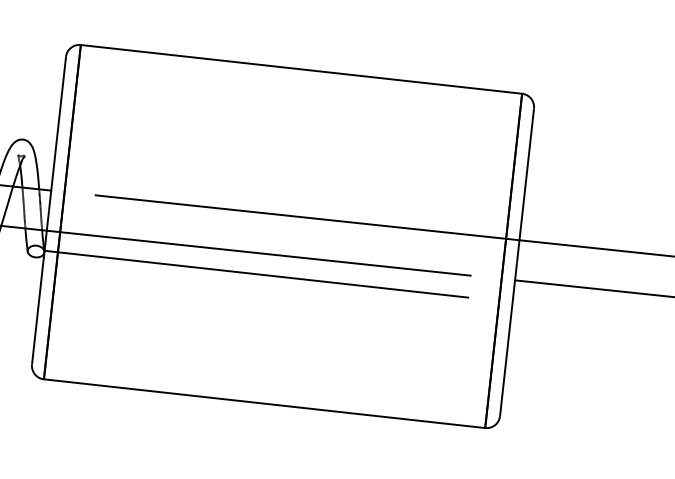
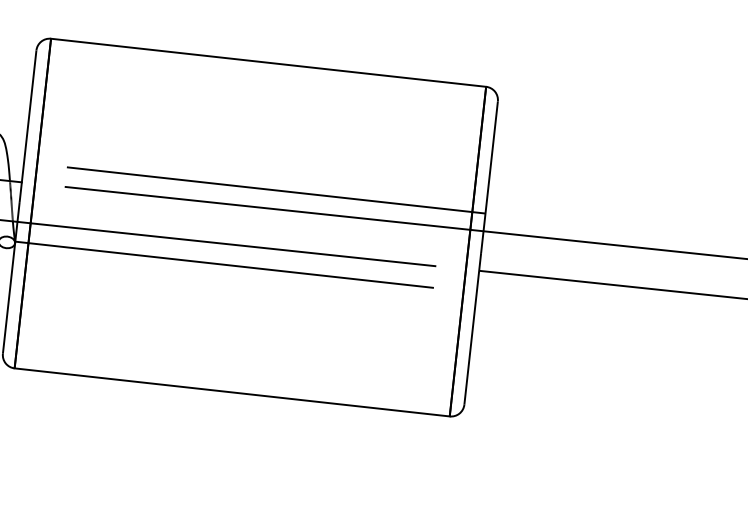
line: (287, 195) -> (254, 187), added

